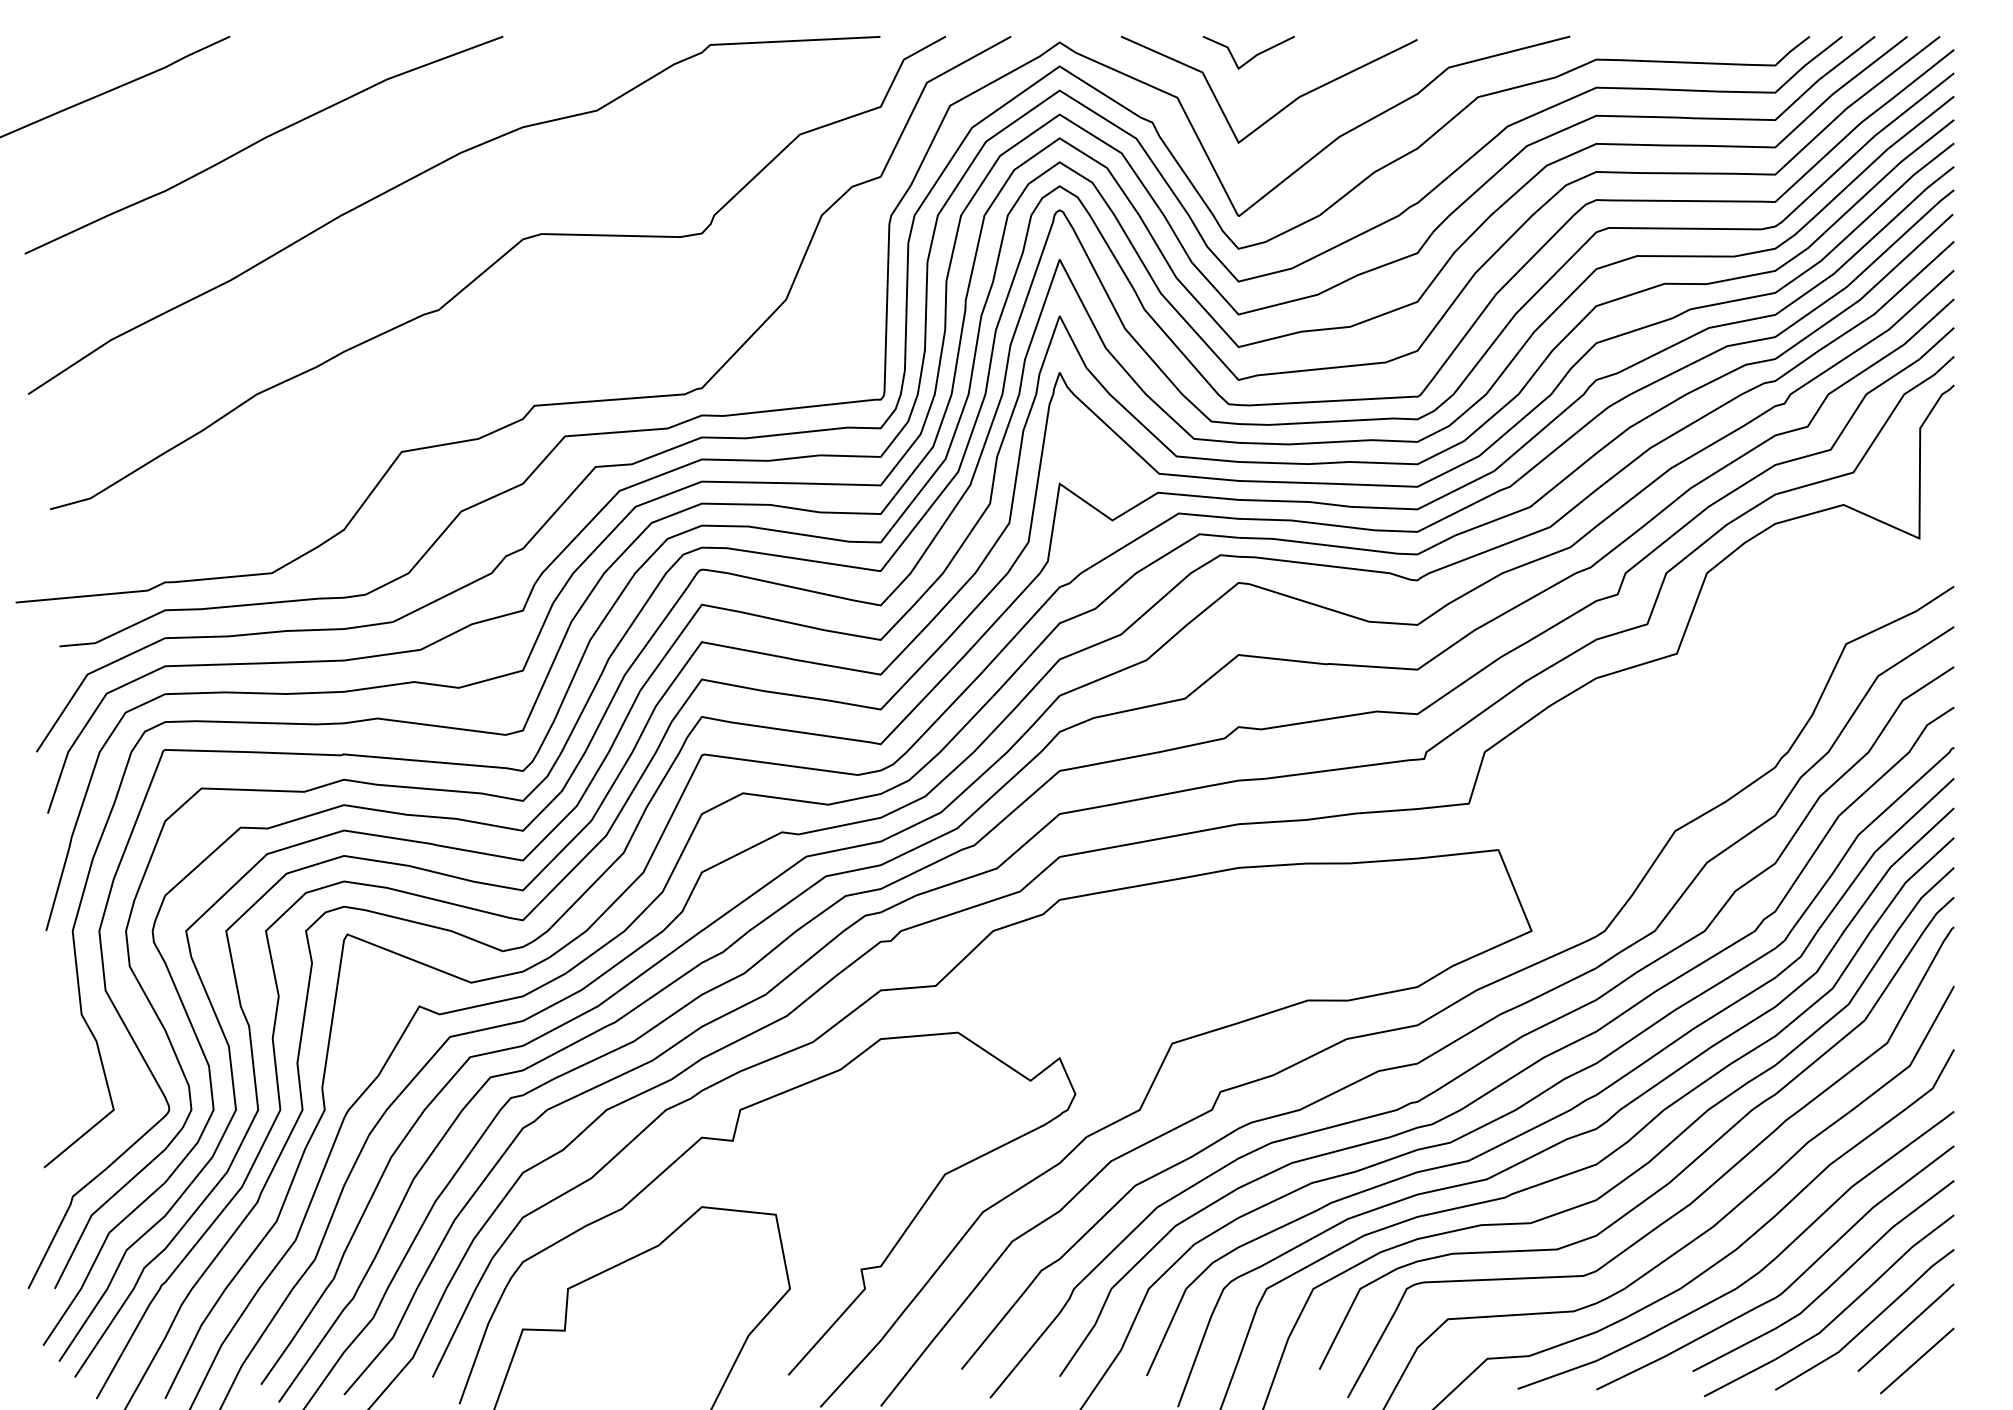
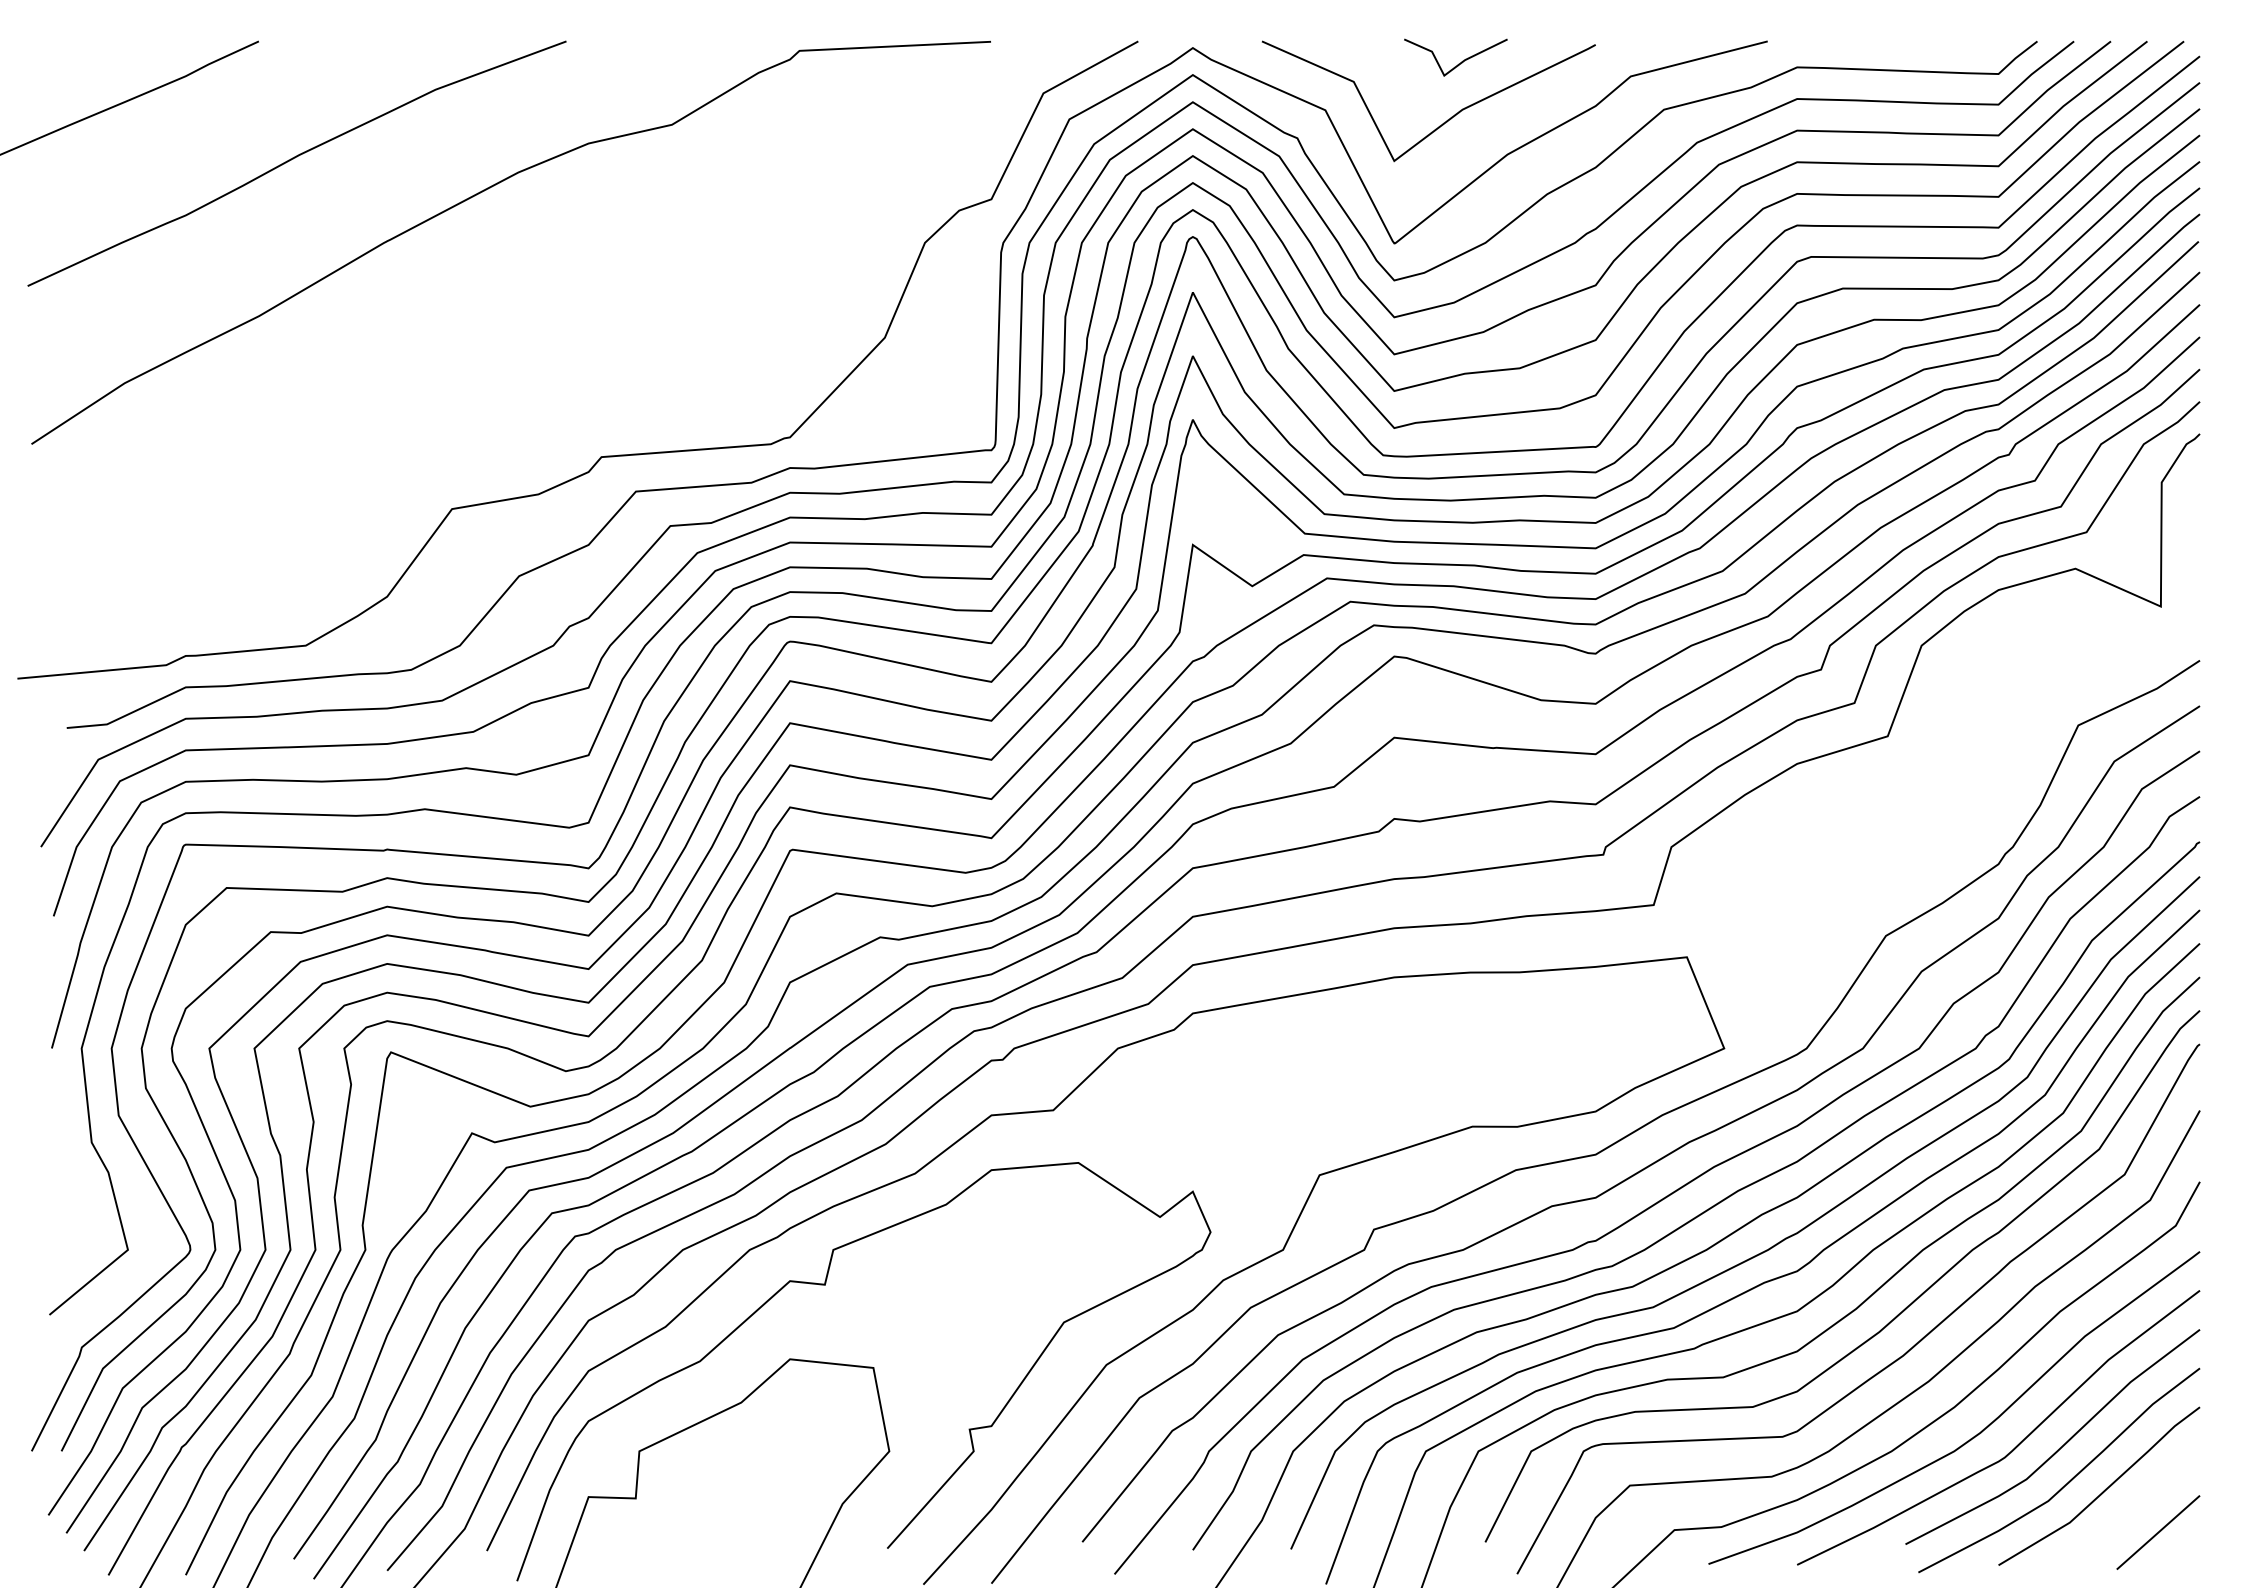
line: (1251, 57) -> (1458, 63), moved
curve: (491, 266) -> (553, 300), removed
line: (1905, 1327) -> (2145, 1494), removed

